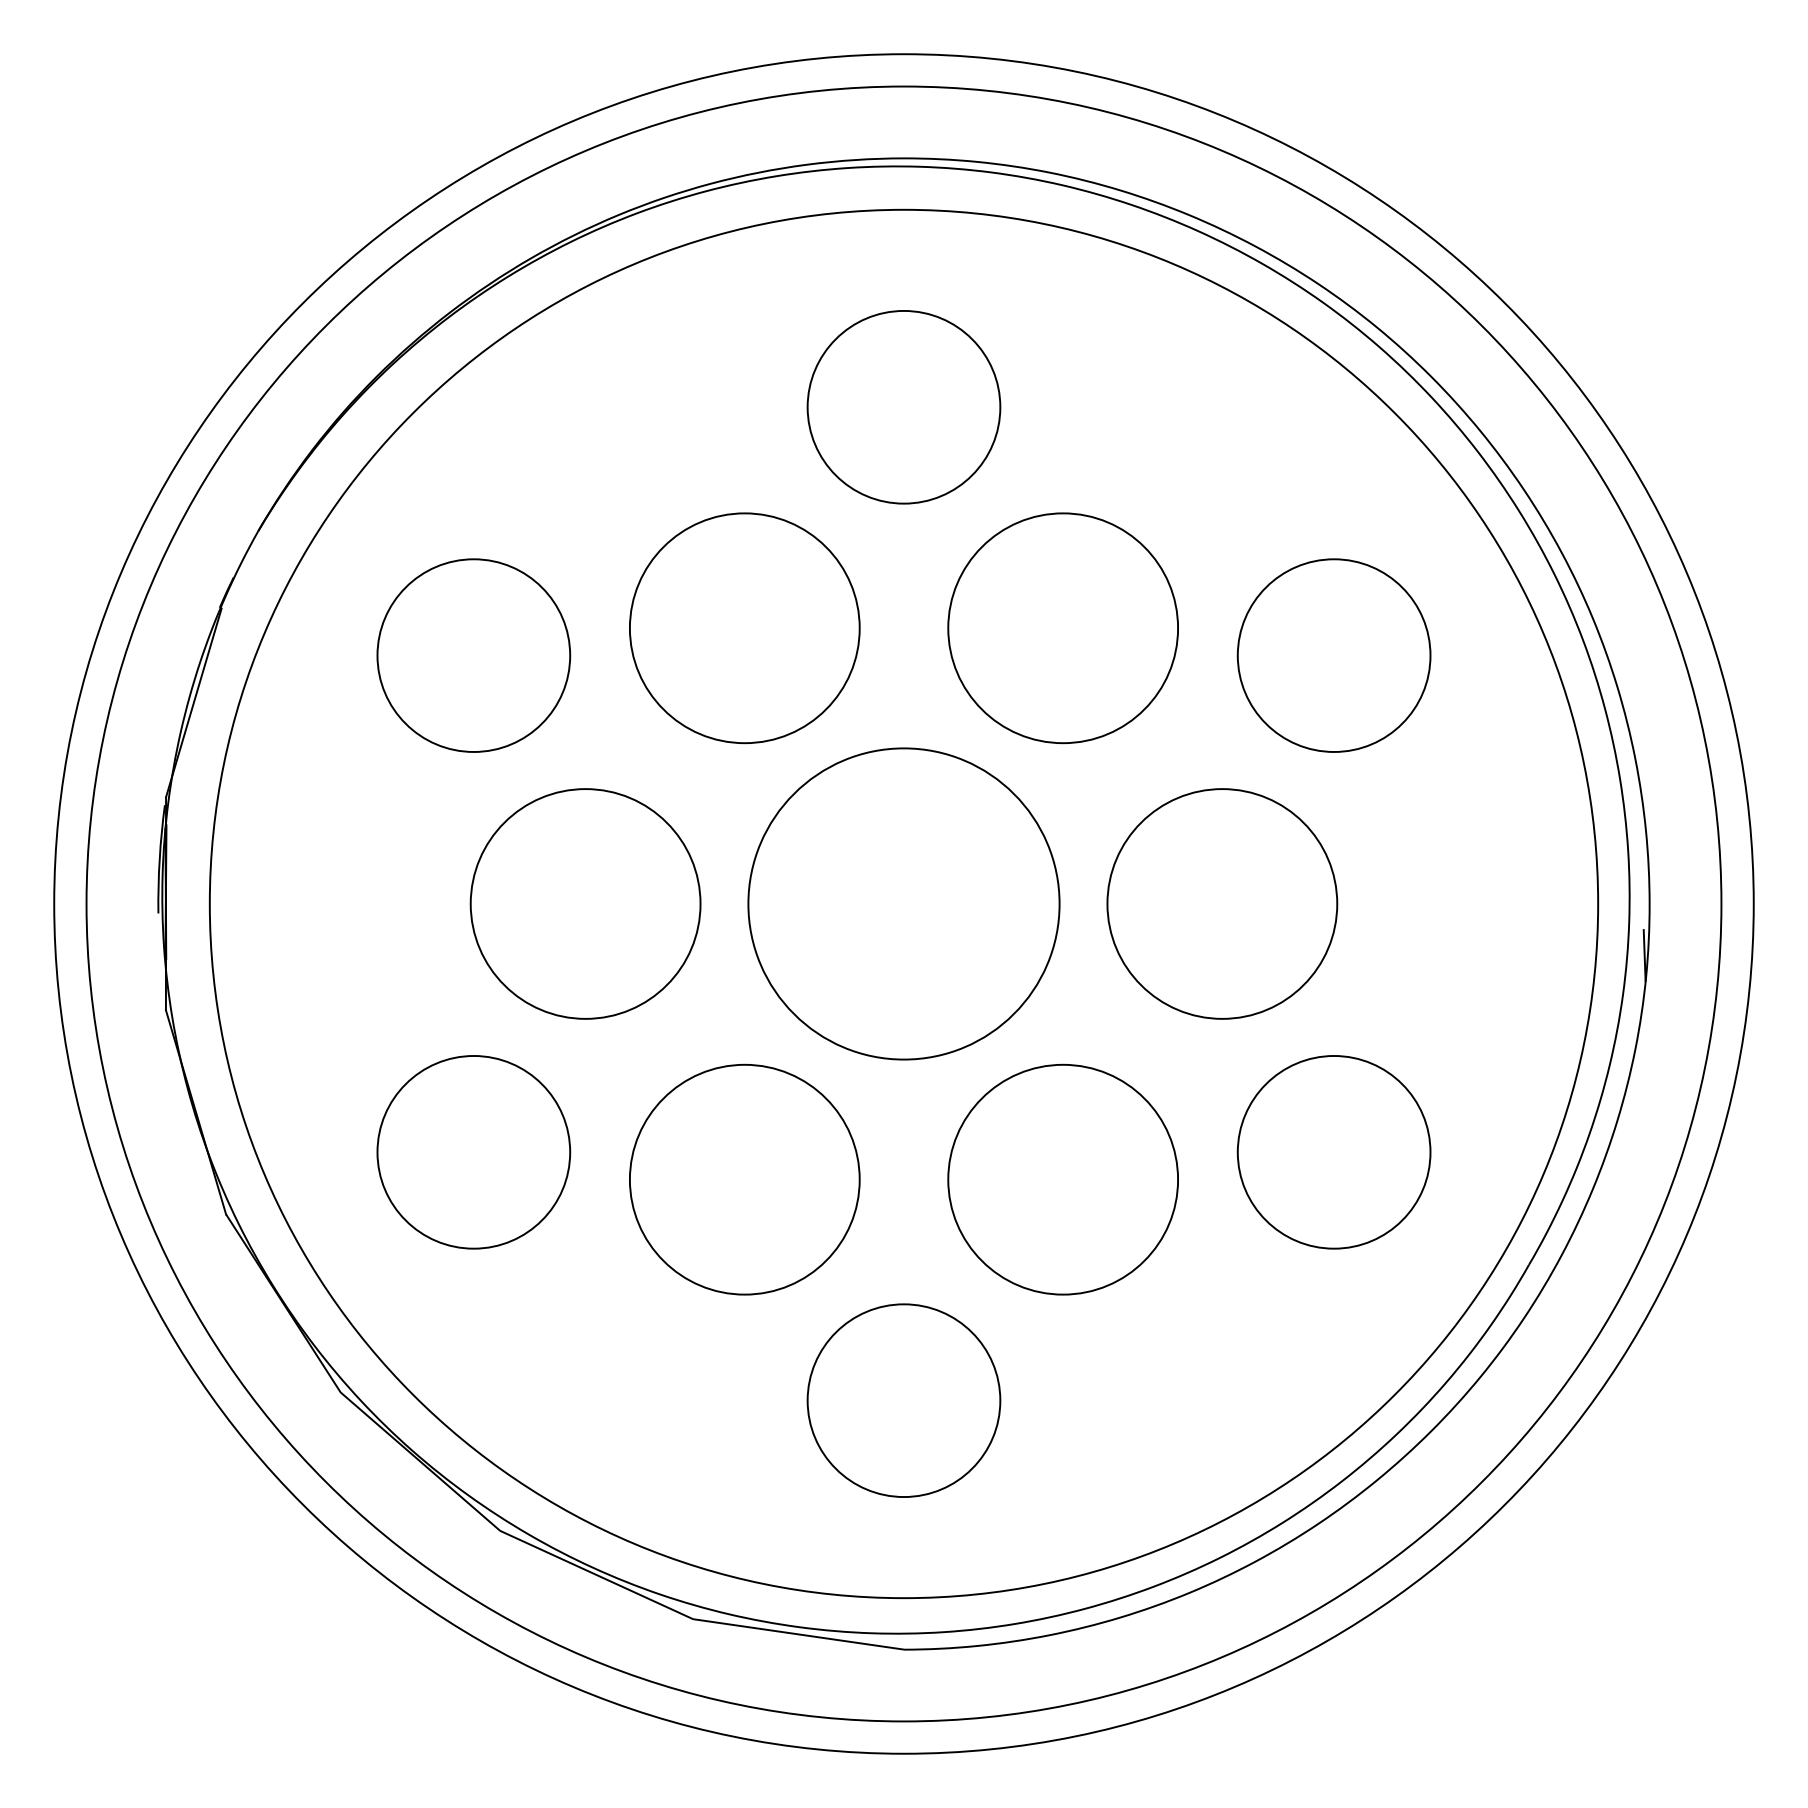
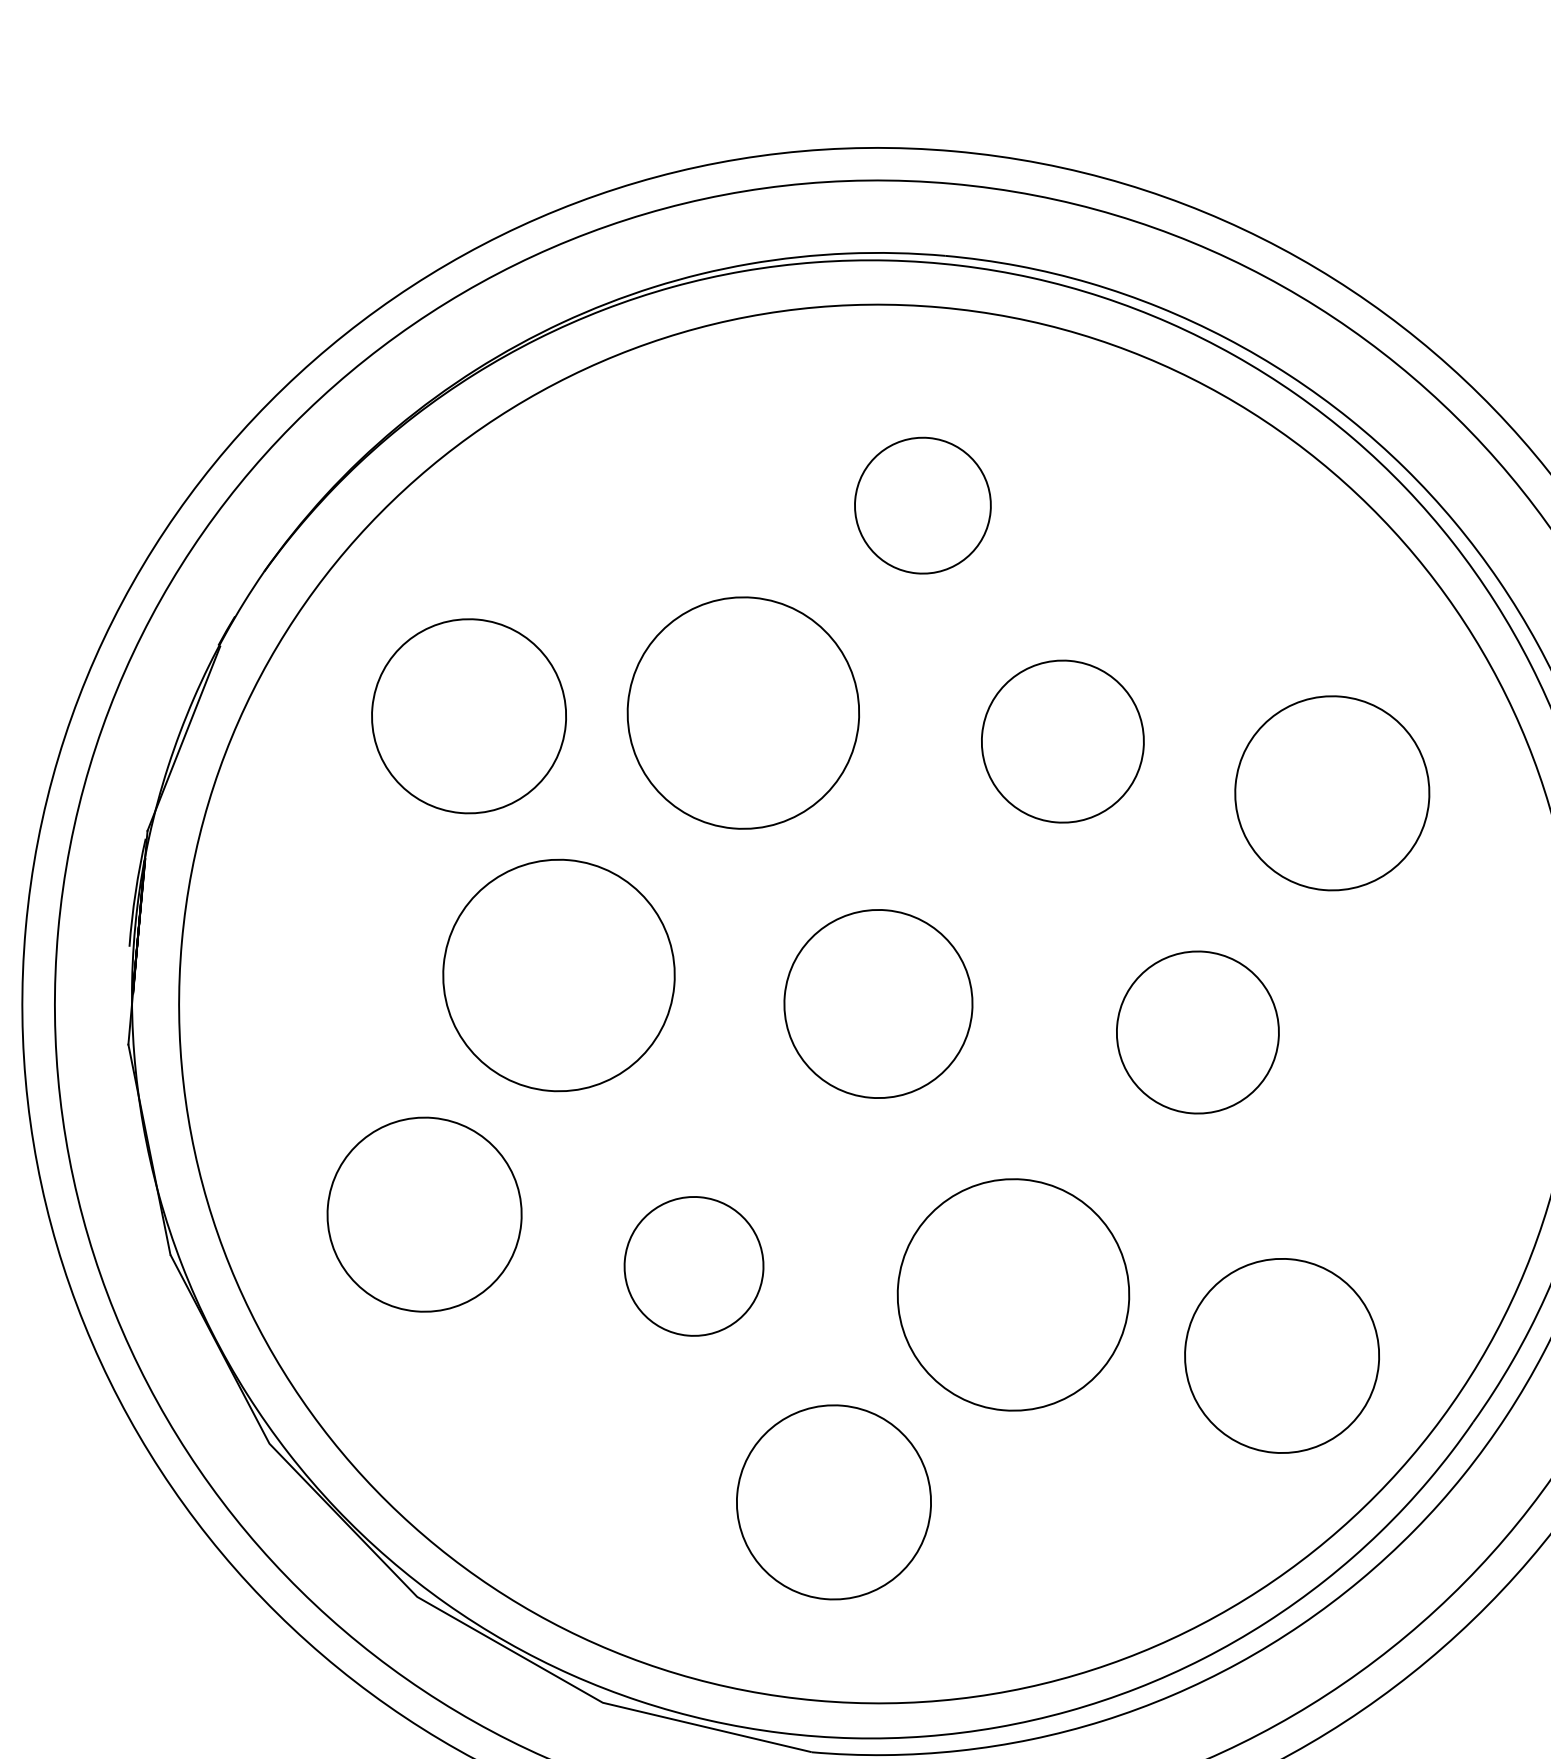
circle: (903, 407) -> (922, 505), size x0.7
circle: (1063, 628) -> (1063, 741), size x0.7
circle: (903, 903) -> (878, 1003), size x0.6
circle: (1222, 903) -> (1198, 1032), size x0.7
circle: (1333, 1152) -> (1281, 1356), moved
circle: (744, 1179) -> (693, 1266), size x0.6

